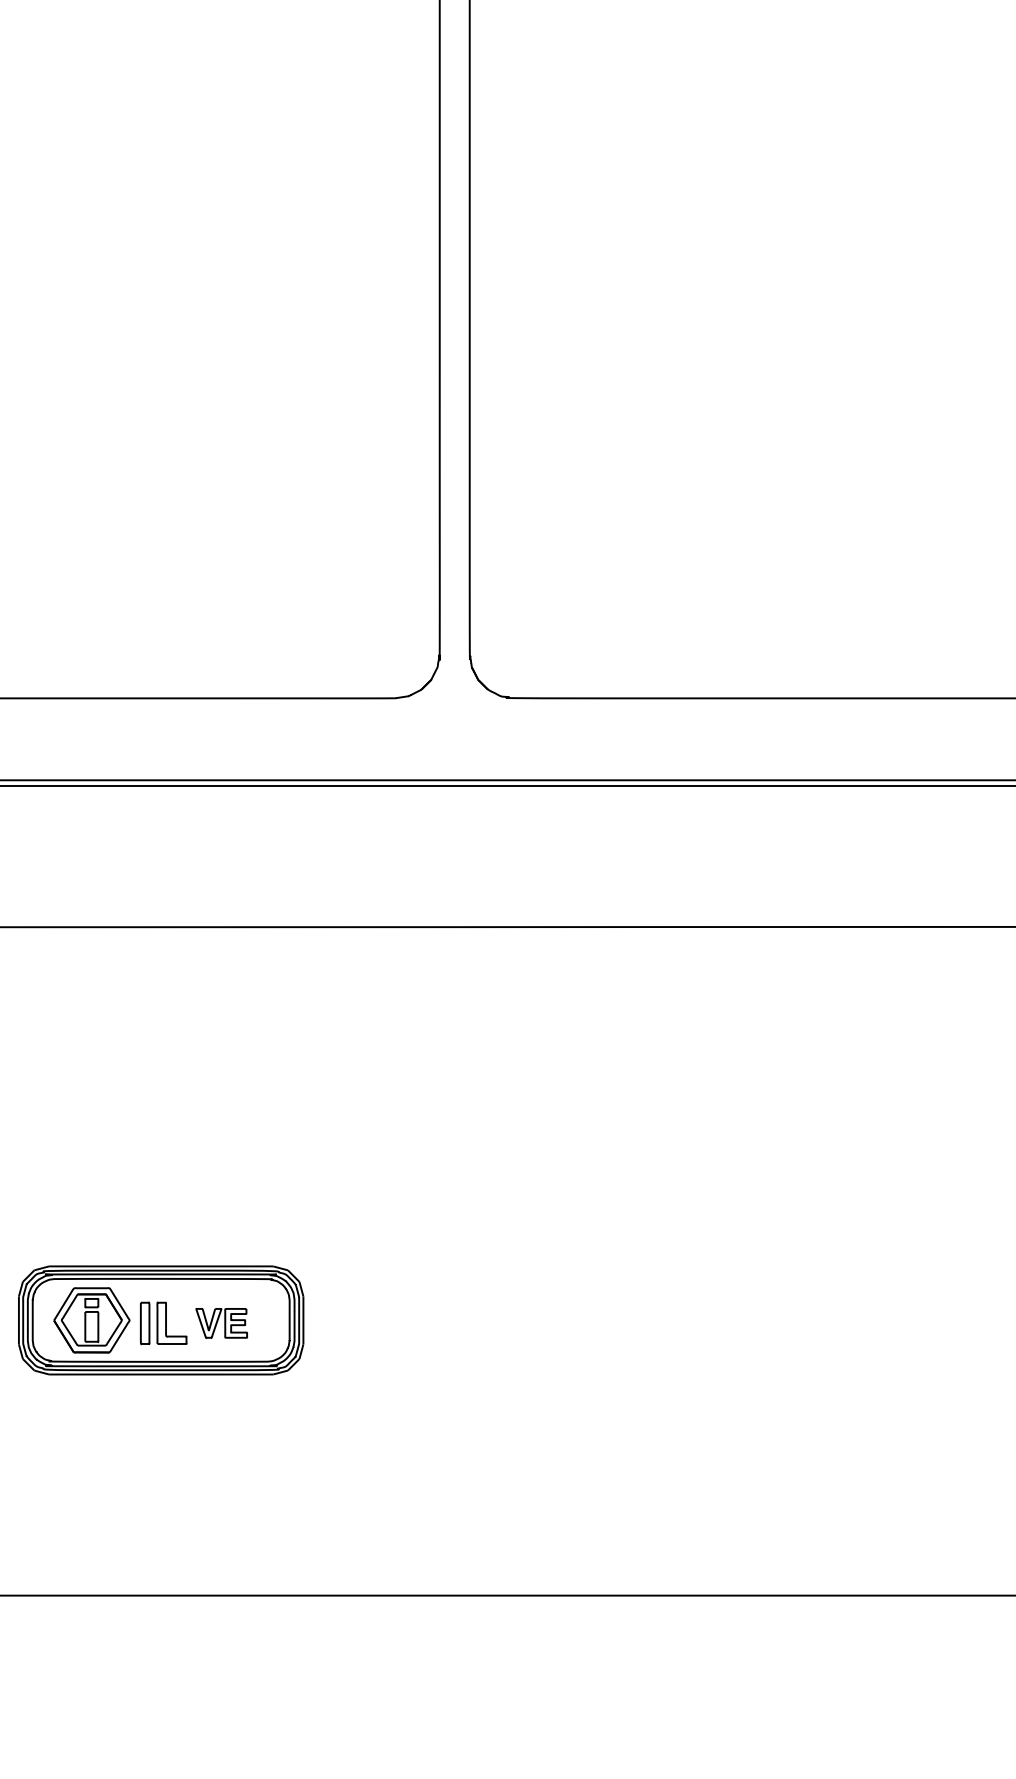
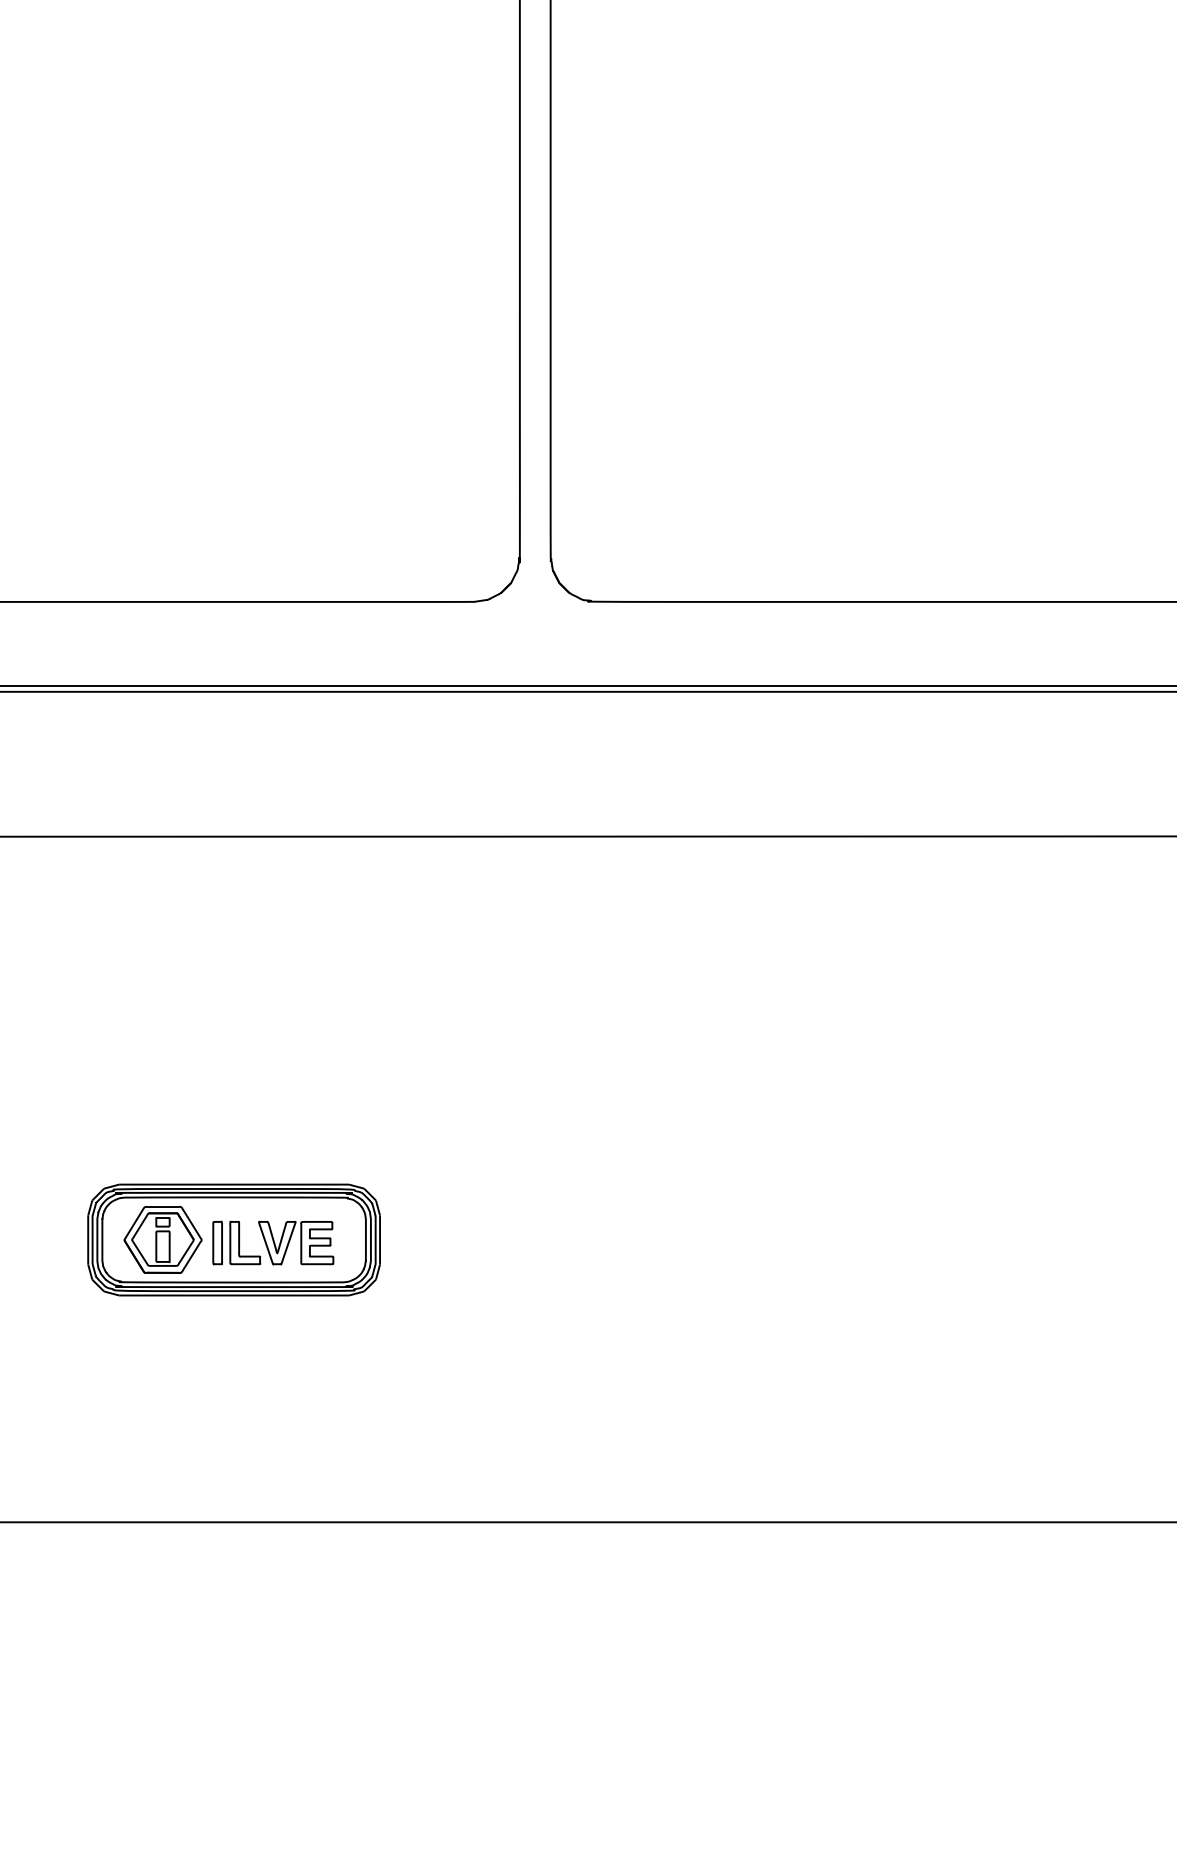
part: (221, 1322) -> (296, 1242), size x1.43

